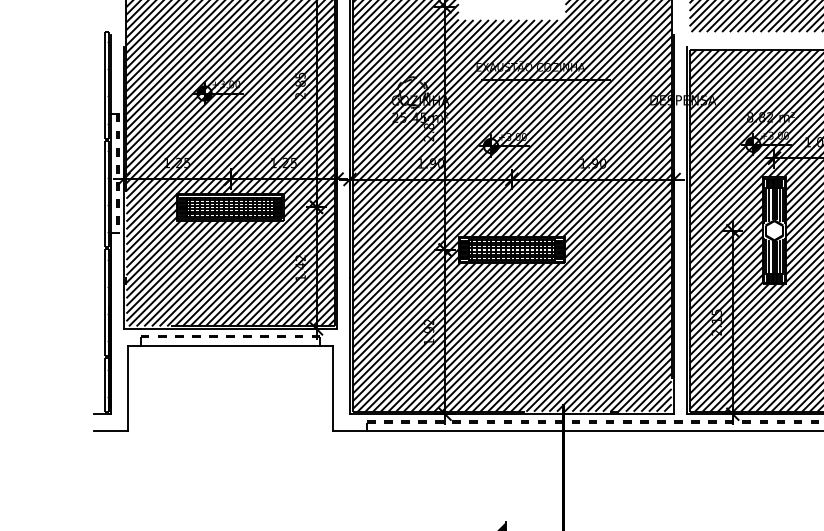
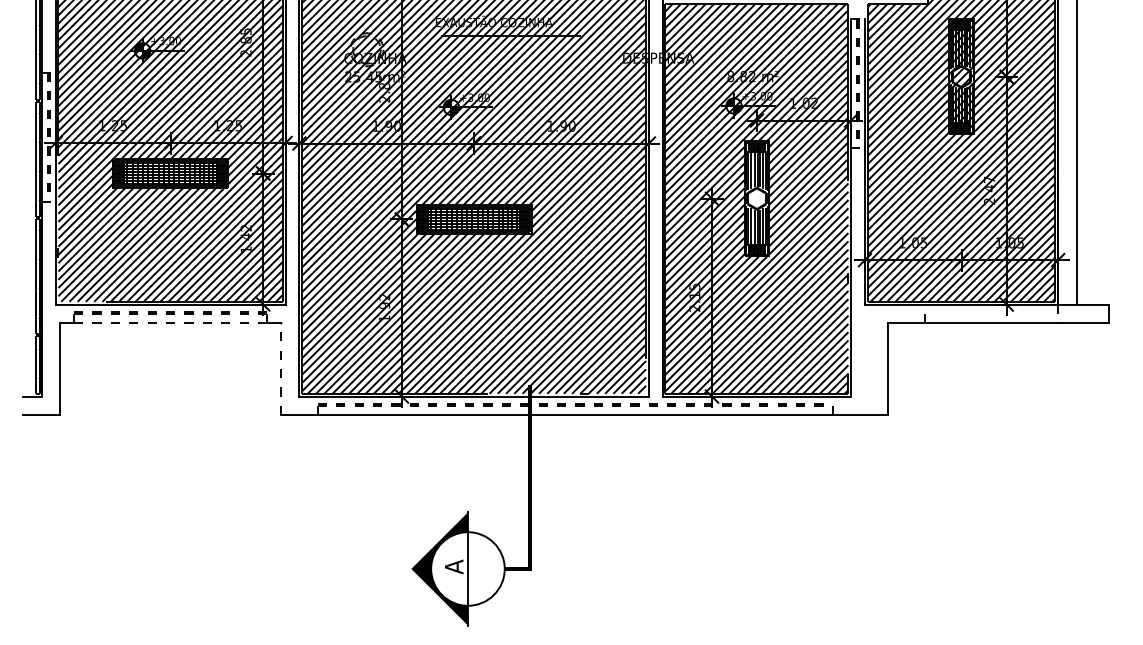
line: (230, 345) -> (170, 322), solid -> dashed
line: (332, 388) -> (280, 368), solid -> dashed

